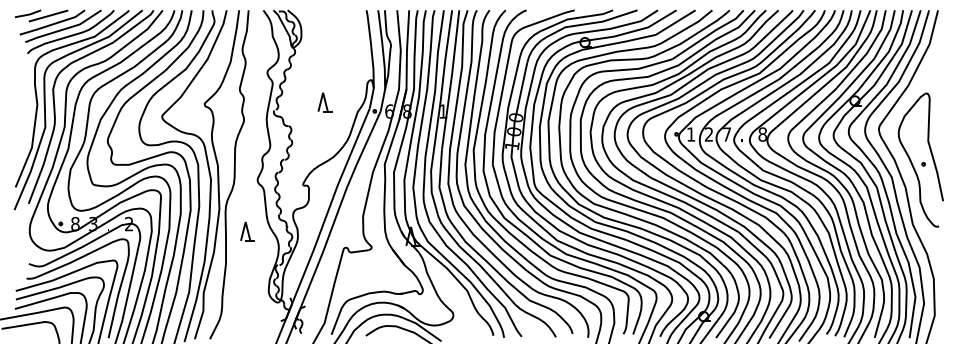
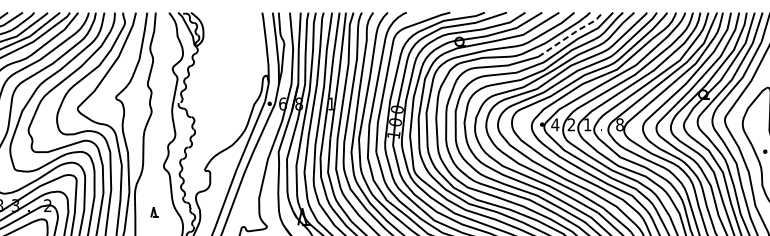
line: (709, 34) -> (571, 34), solid -> dashed
part: (324, 102) -> (224, 95), removed
text: (690, 134) -> (554, 124), 1 -> 4
text: (726, 134) -> (587, 124), 7 -> 1
part: (247, 231) -> (154, 212), size x0.6

